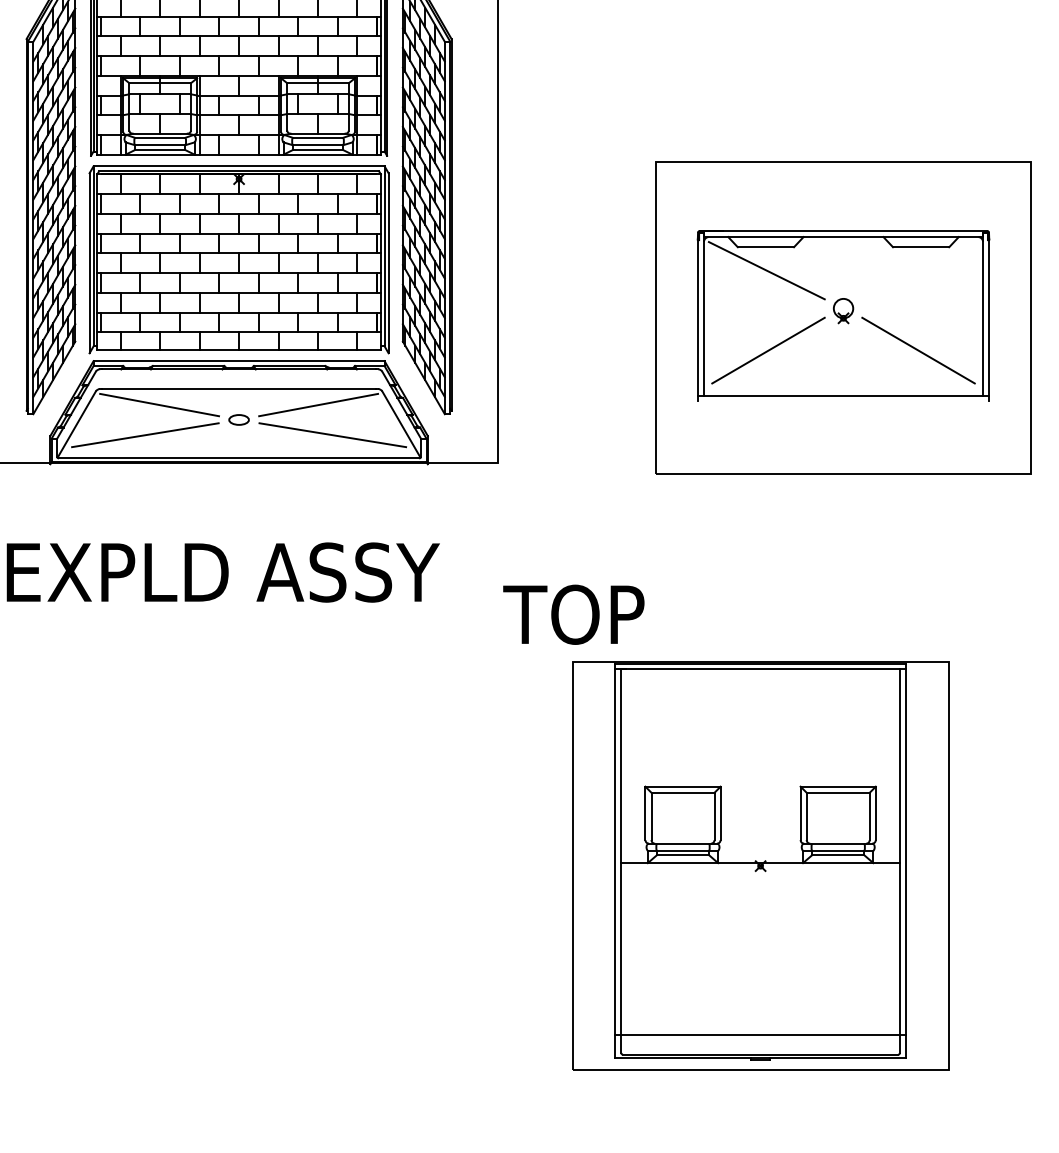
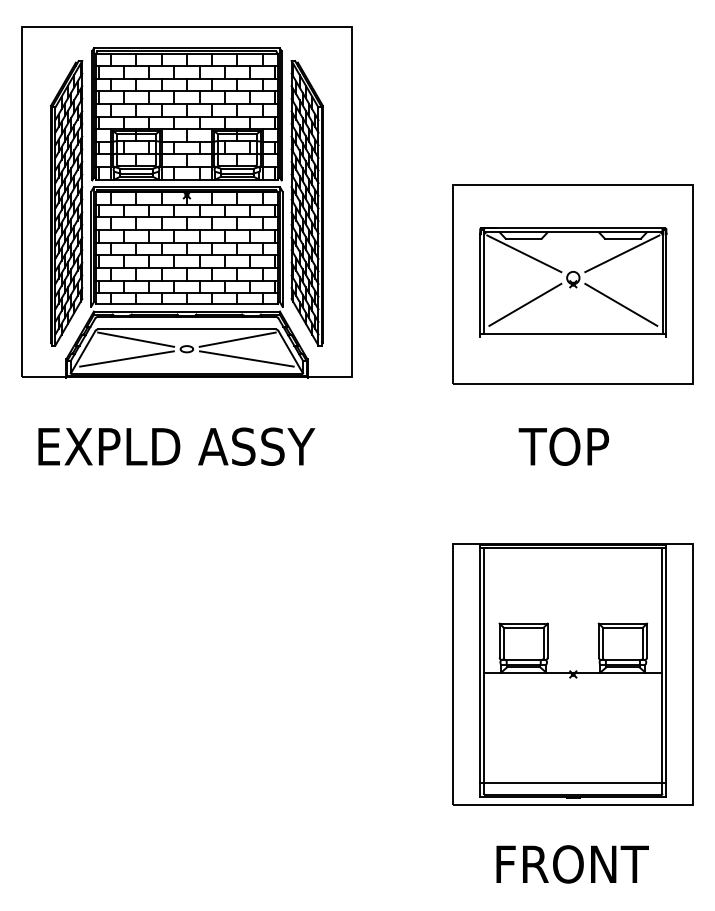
line: (920, 270) -> (622, 253), added
text: (573, 614) -> (563, 446), moved
part: (759, 866) -> (572, 674), moved

